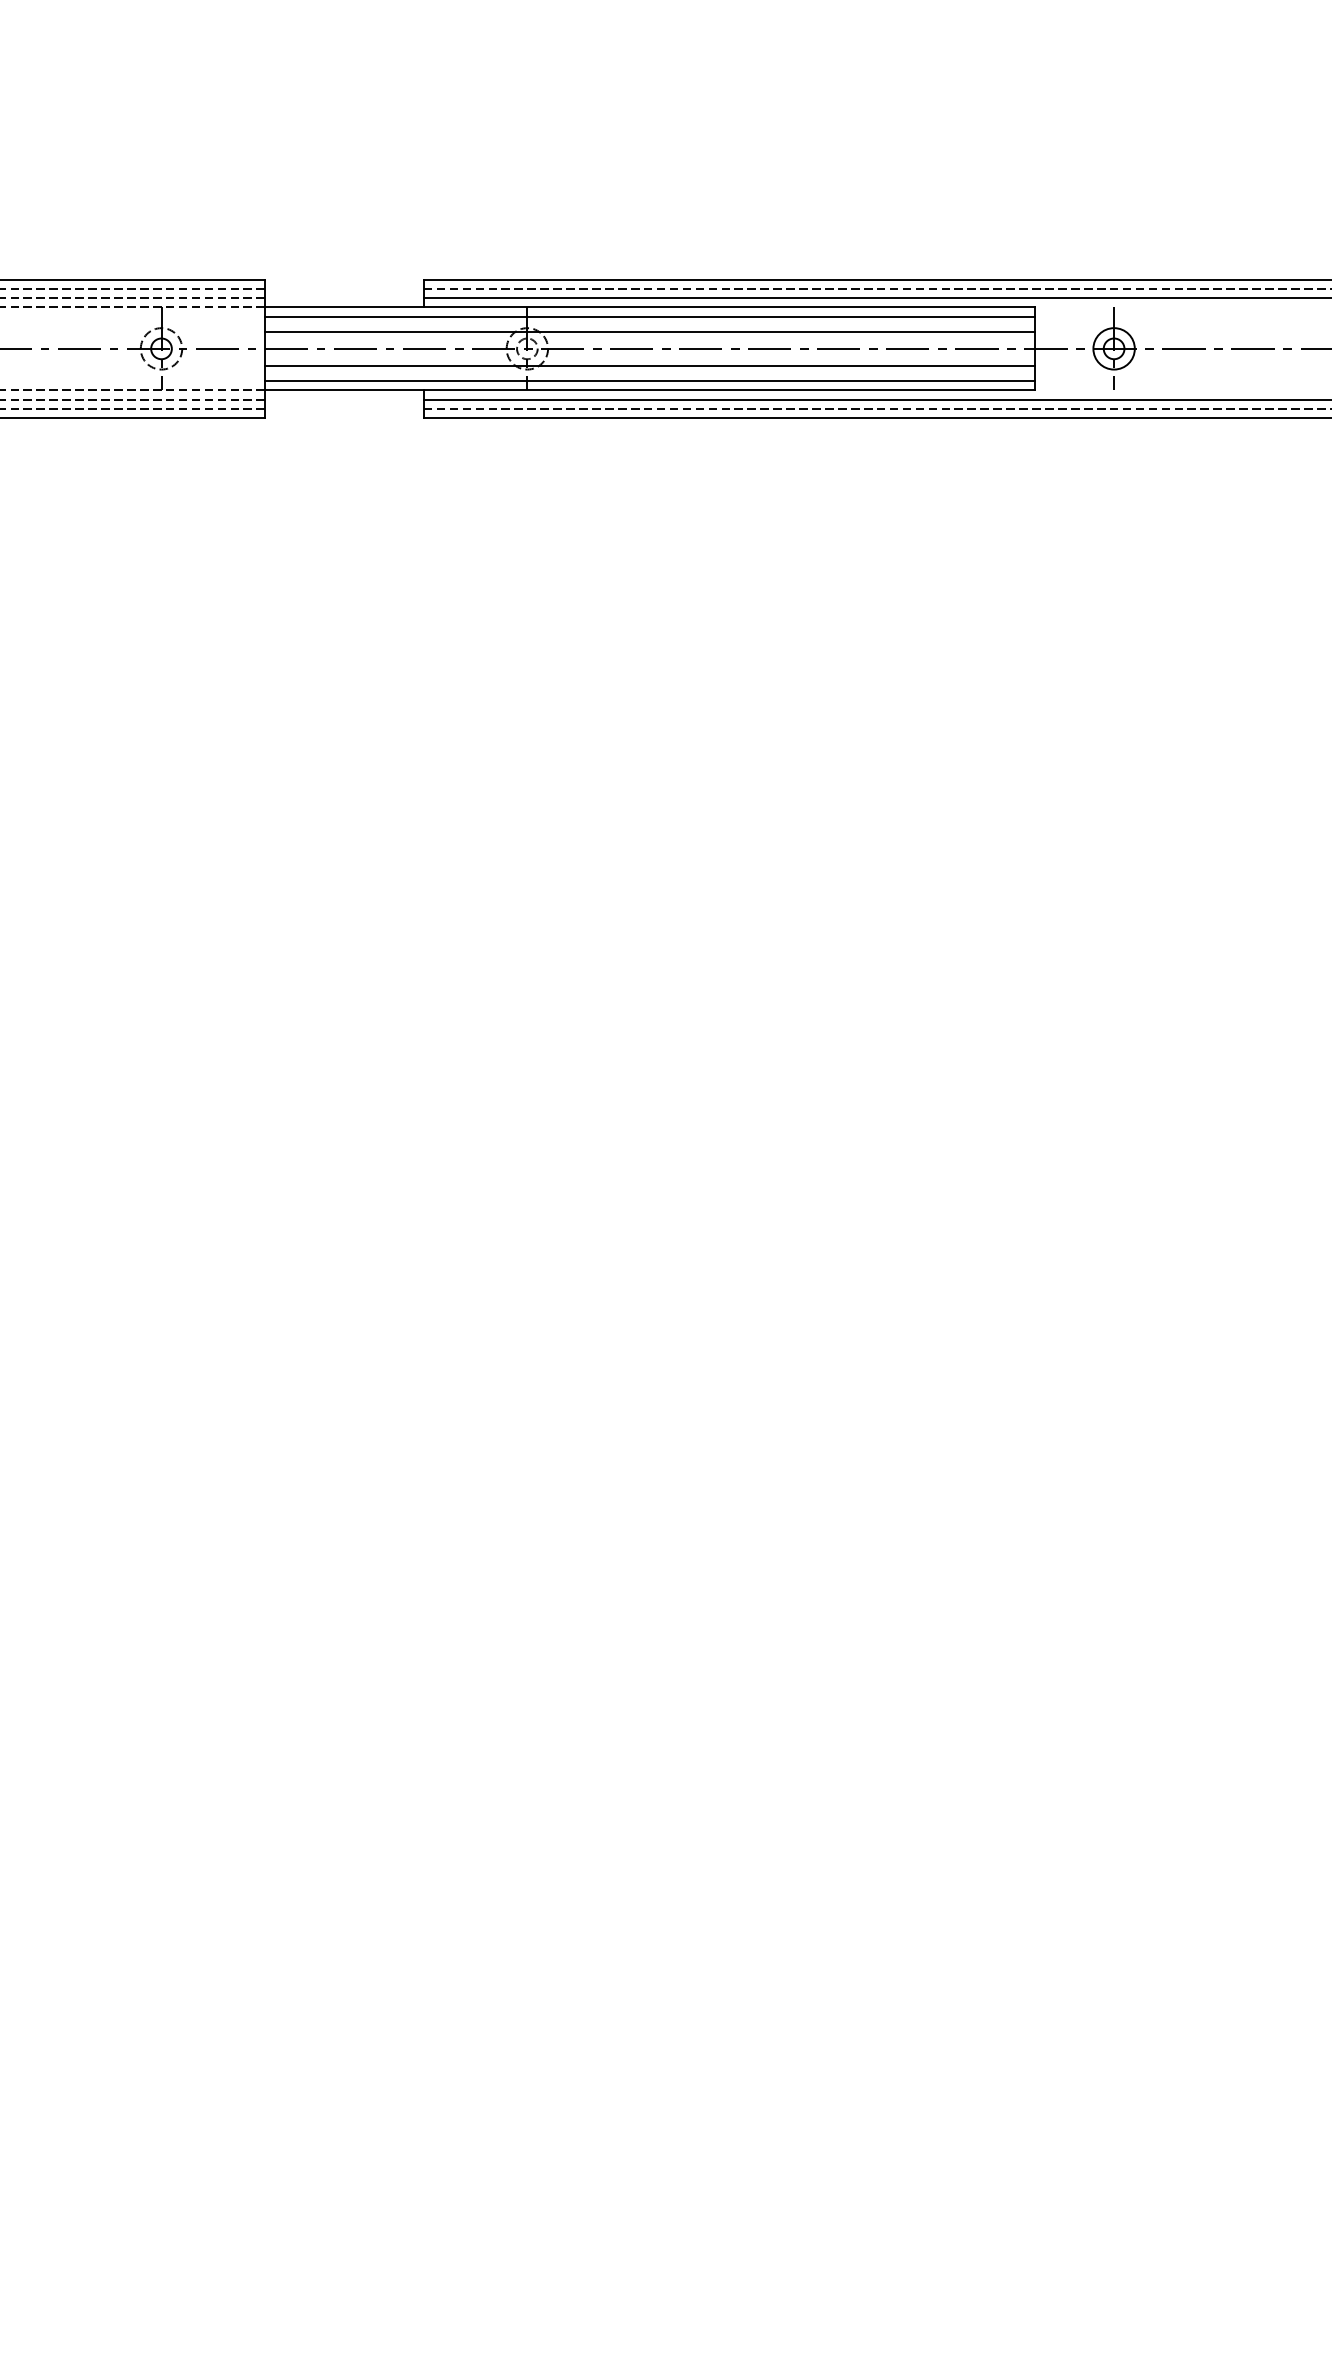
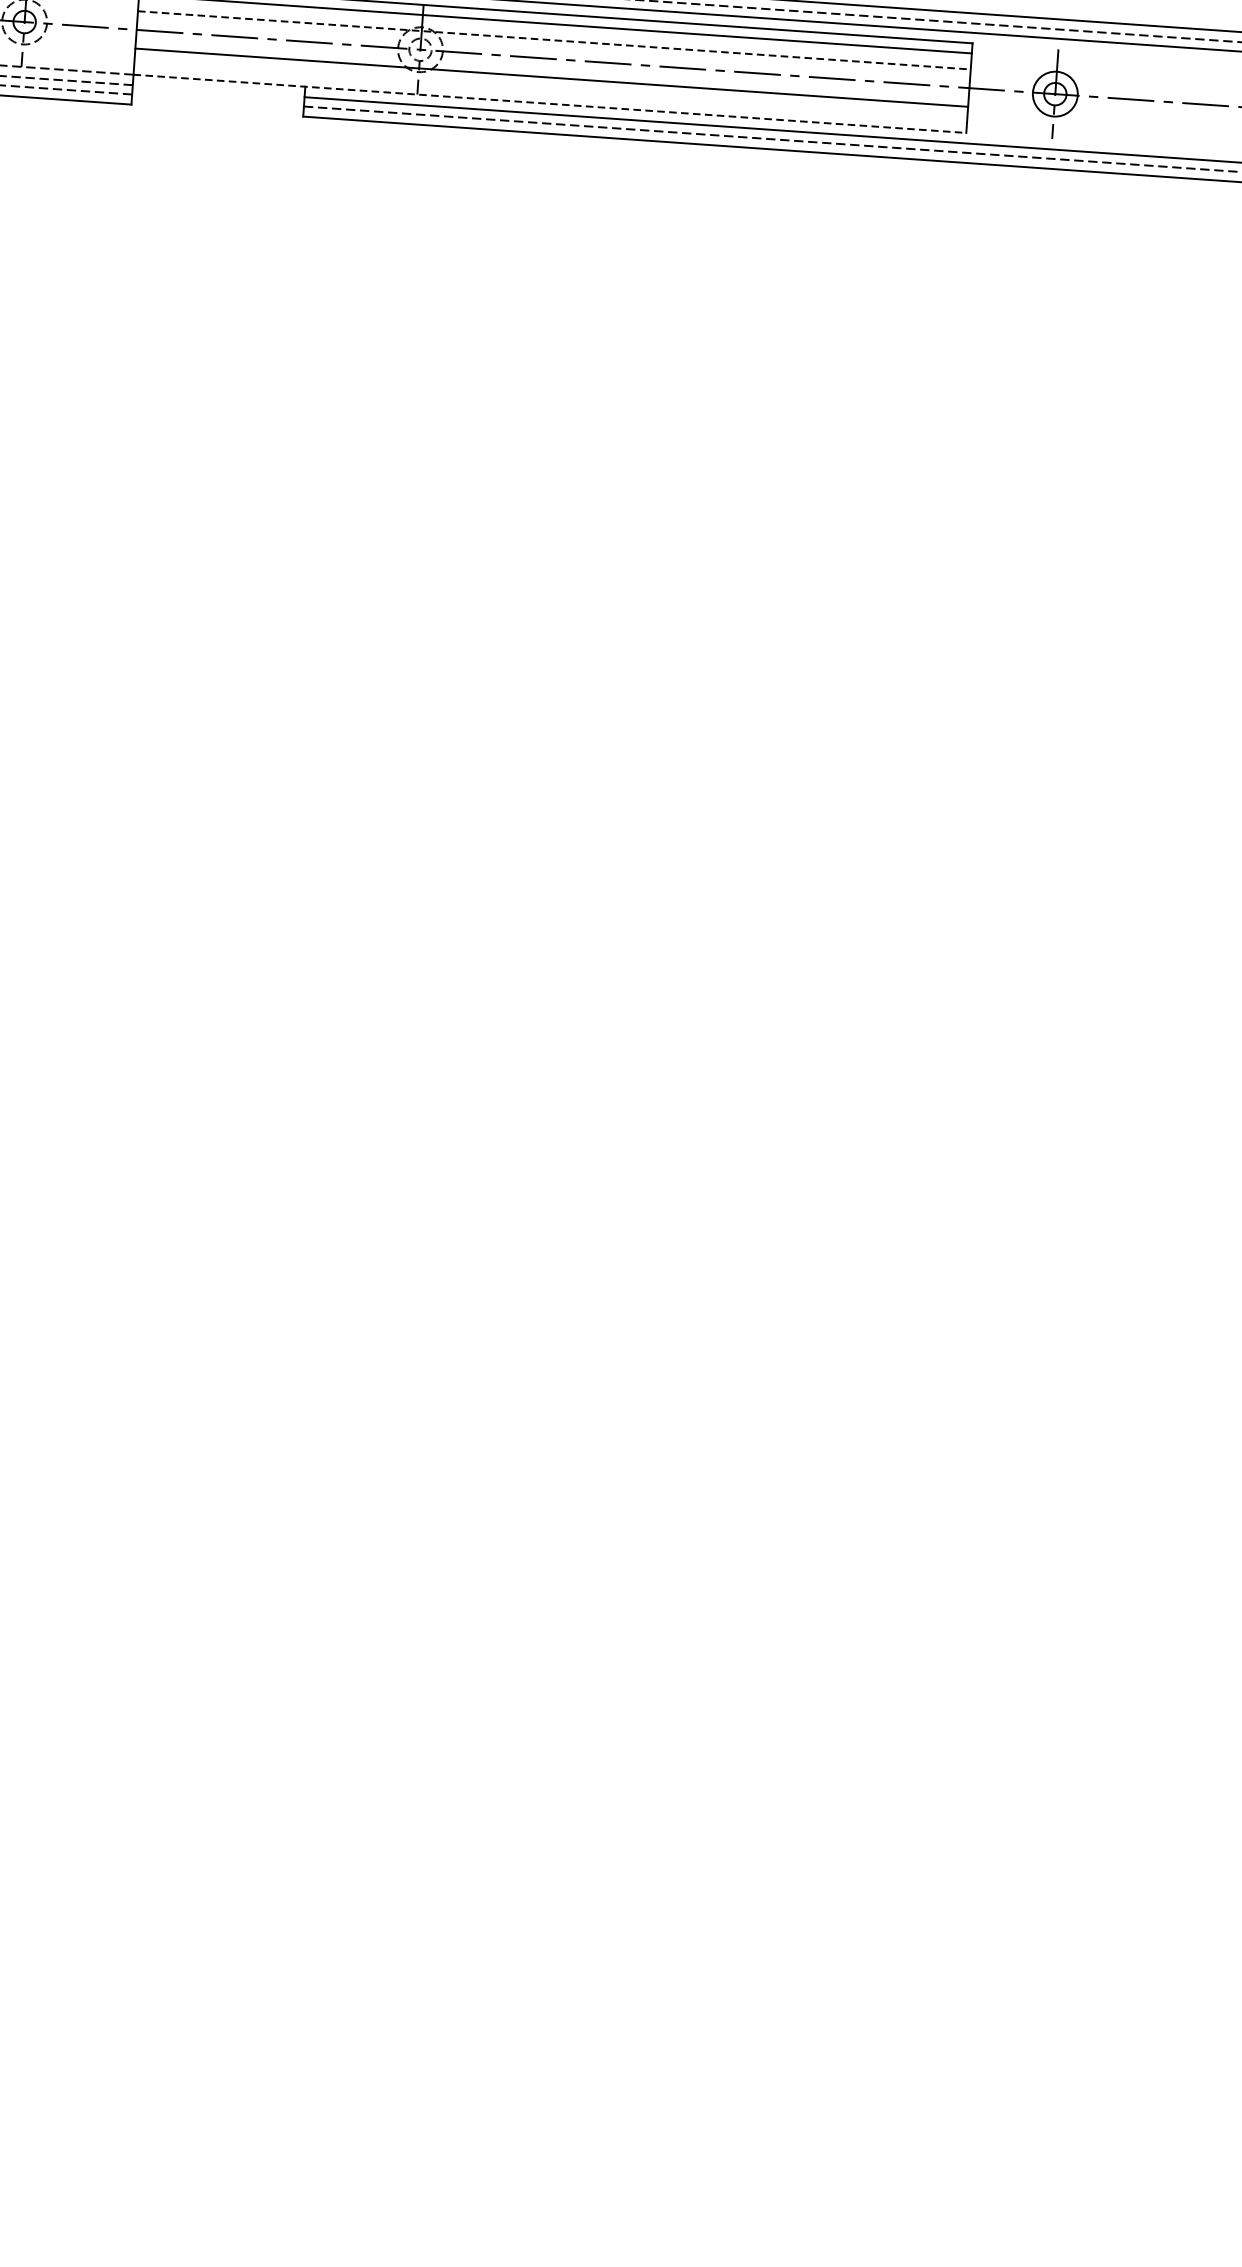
line: (649, 331) -> (553, 40), solid -> dashed
line: (649, 381) -> (550, 94), removed
line: (649, 390) -> (549, 104), solid -> dashed

